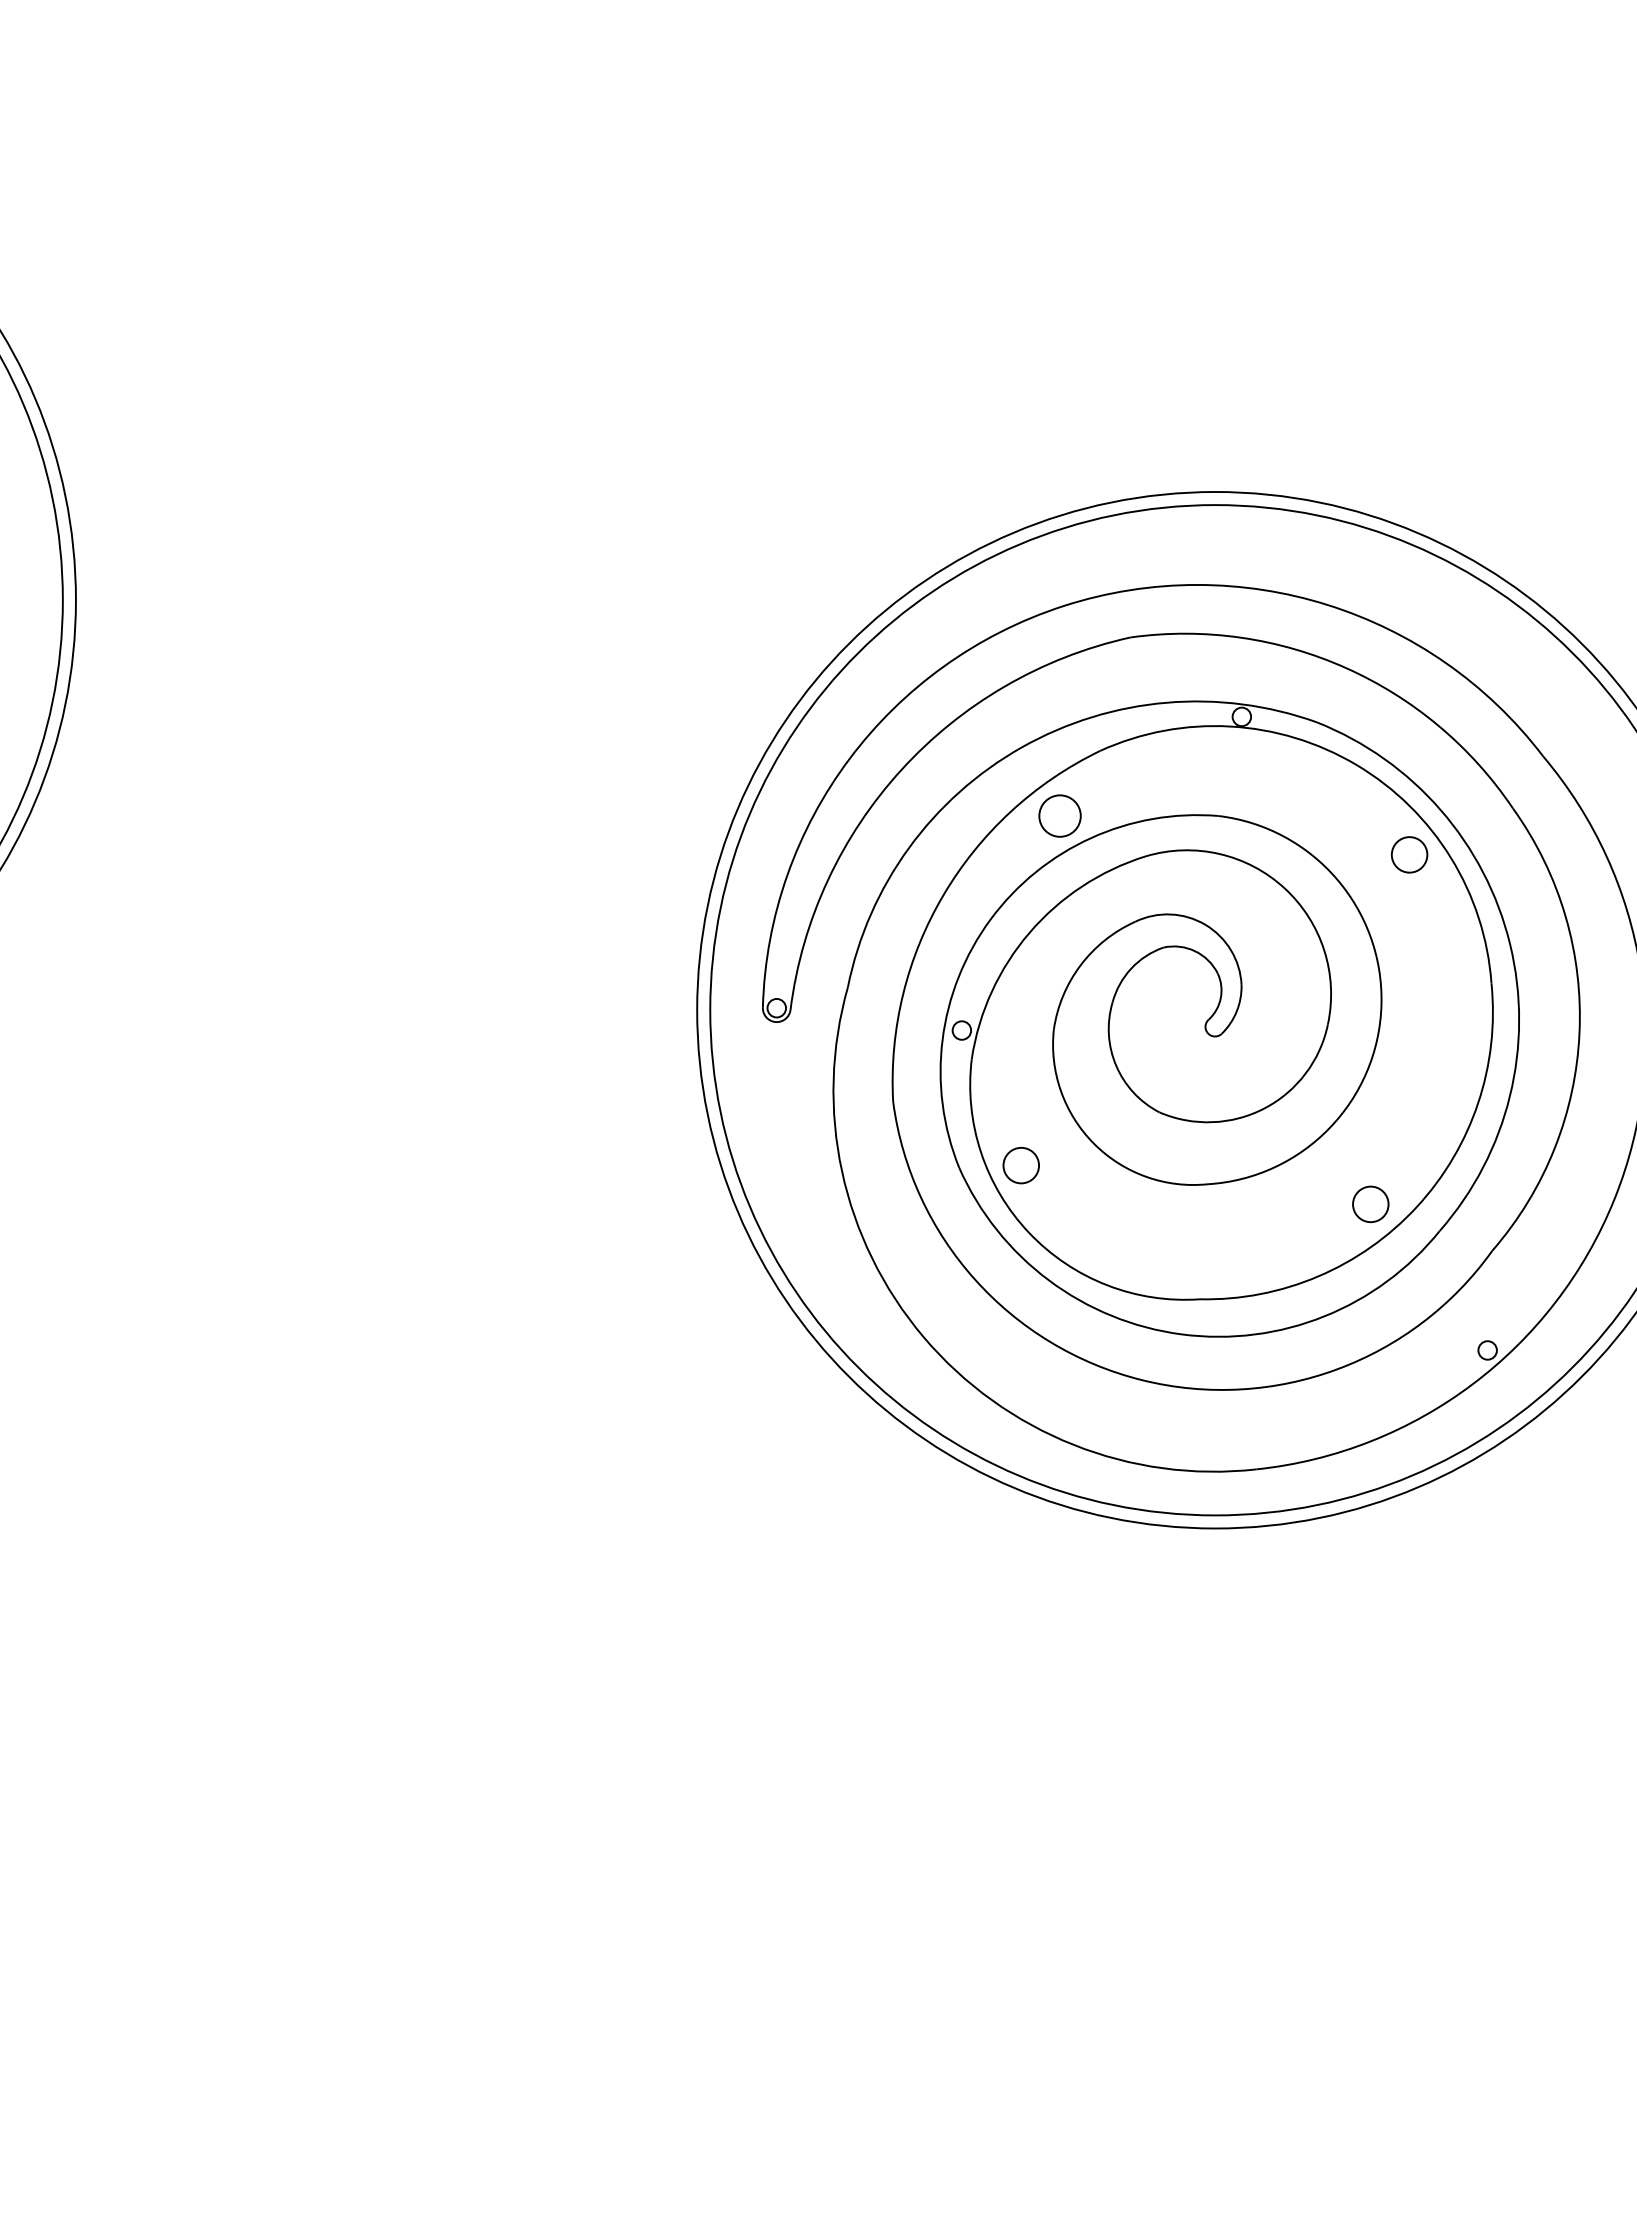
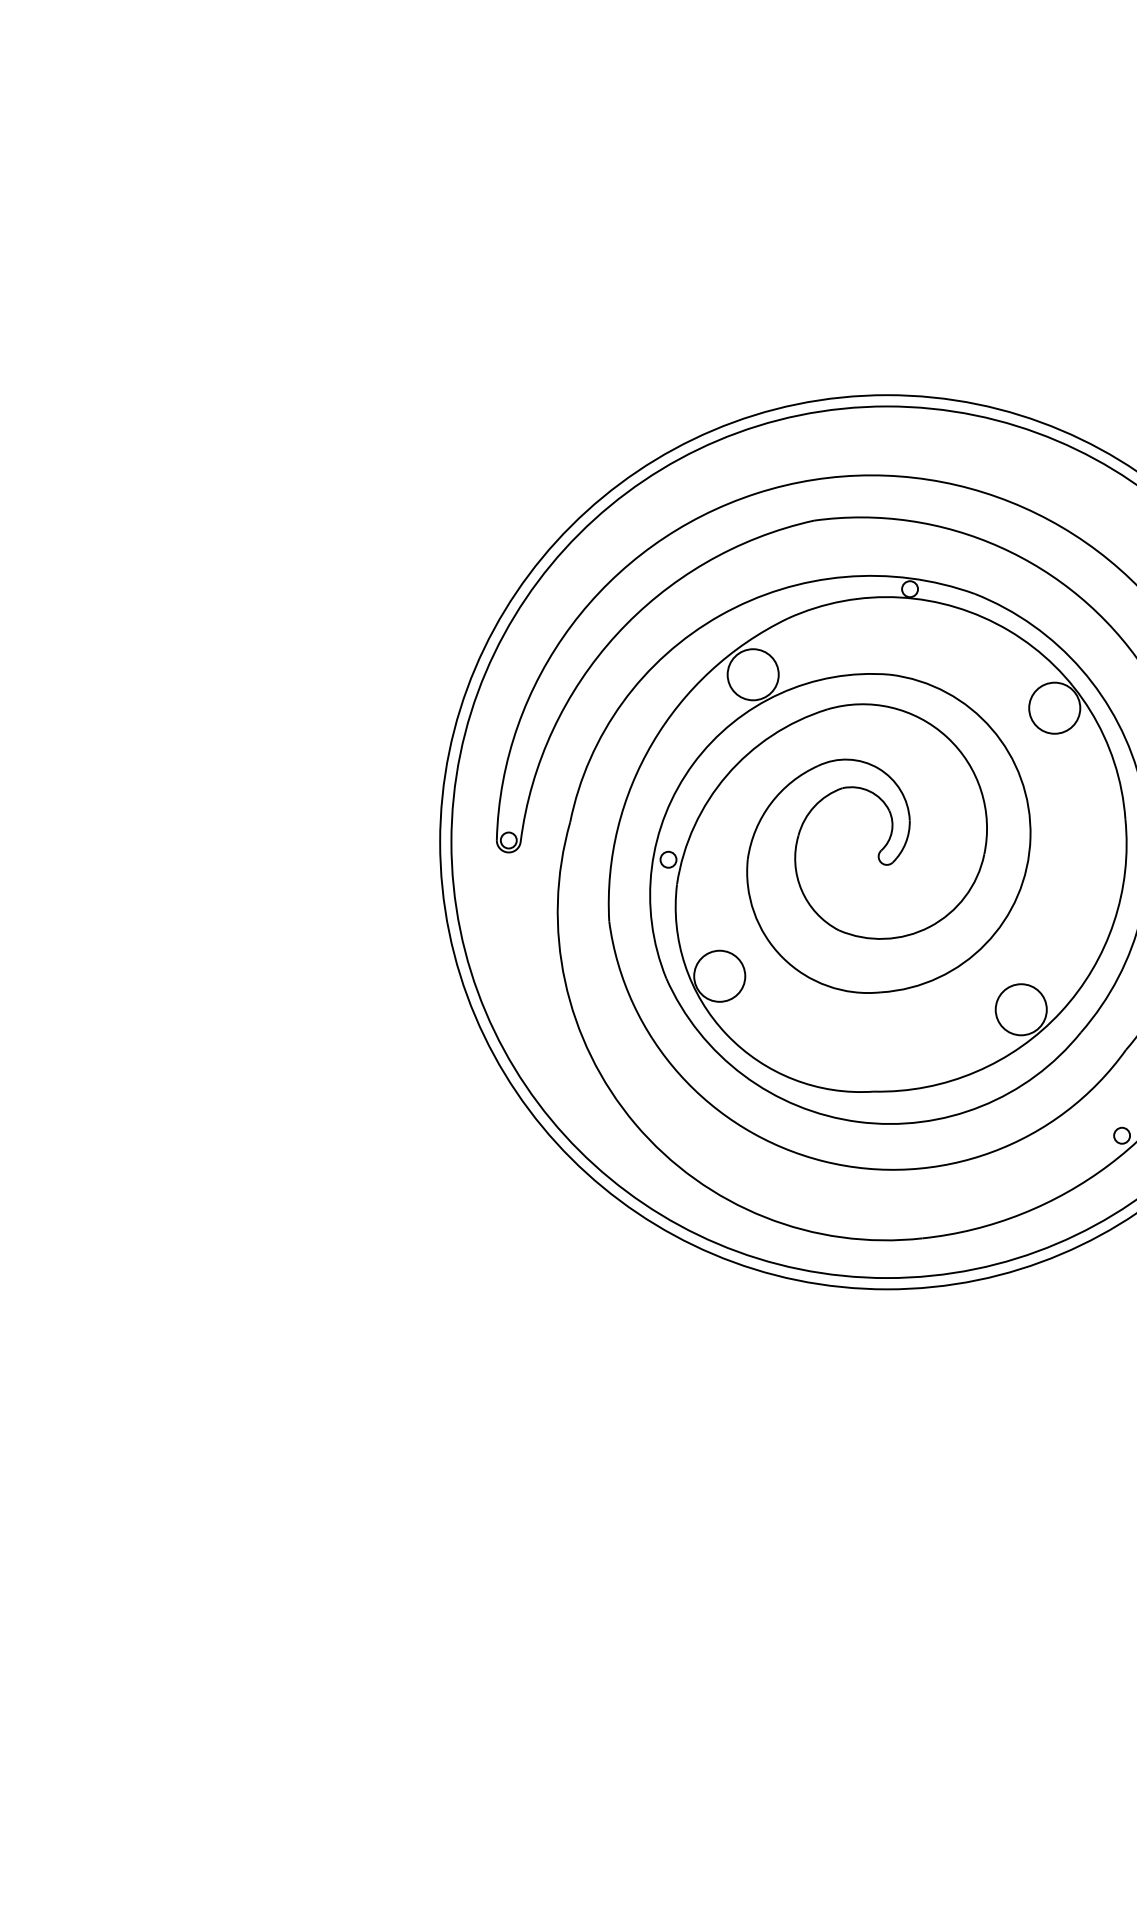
circle: (1059, 815) -> (752, 674), size x1.43
circle: (1409, 854) -> (1054, 707), size x1.67
circle: (1020, 1165) -> (719, 976), size x1.67
circle: (1370, 1204) -> (1021, 1009), size x1.67

